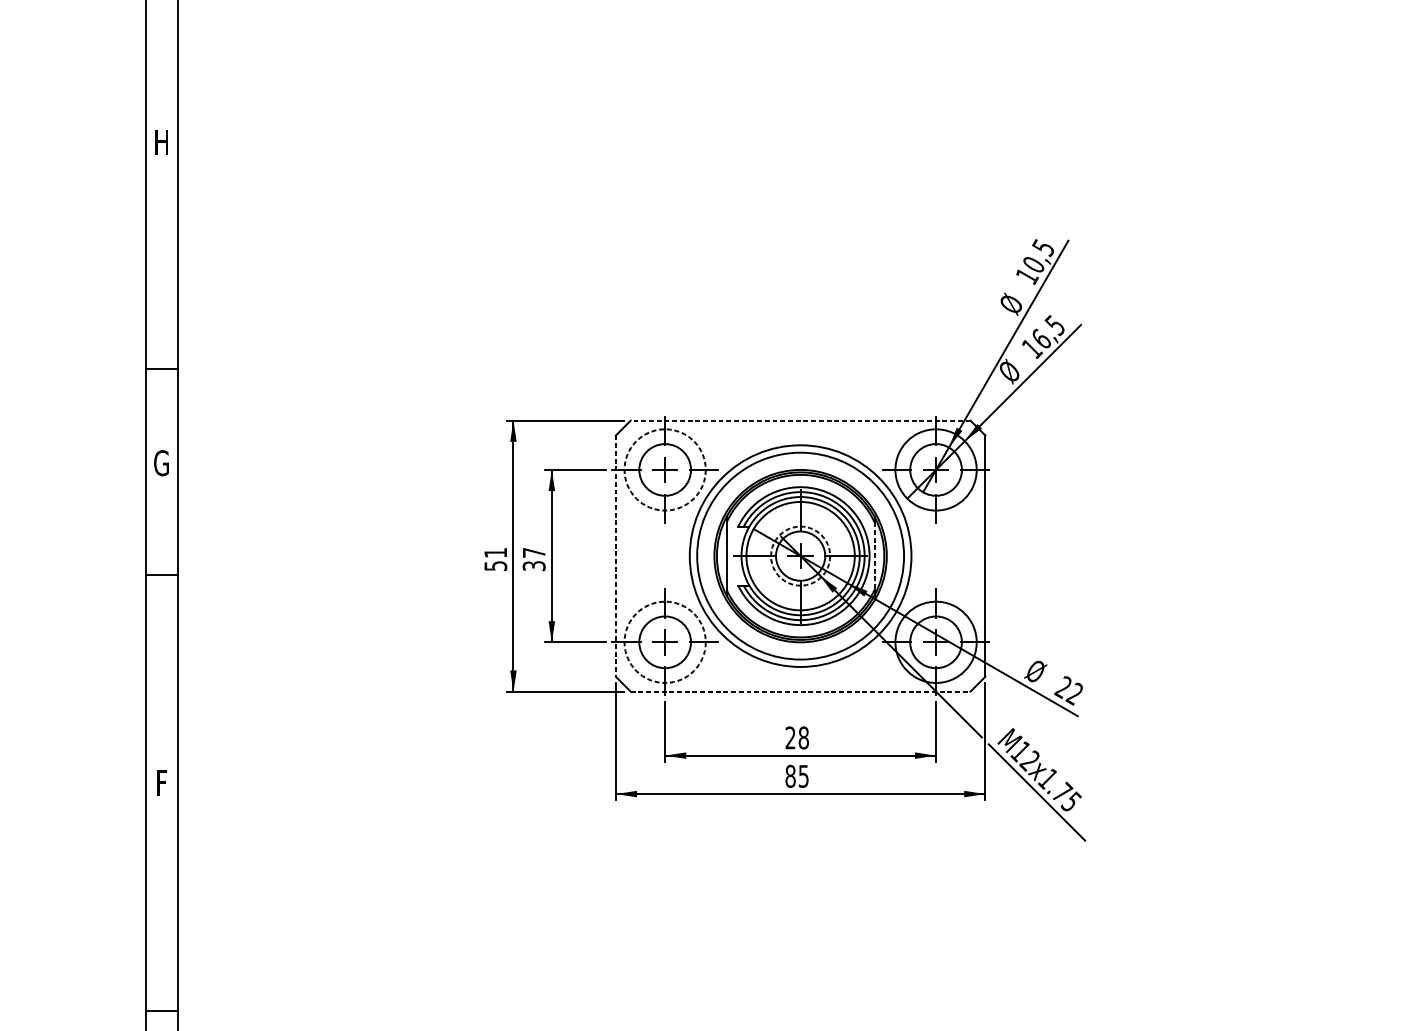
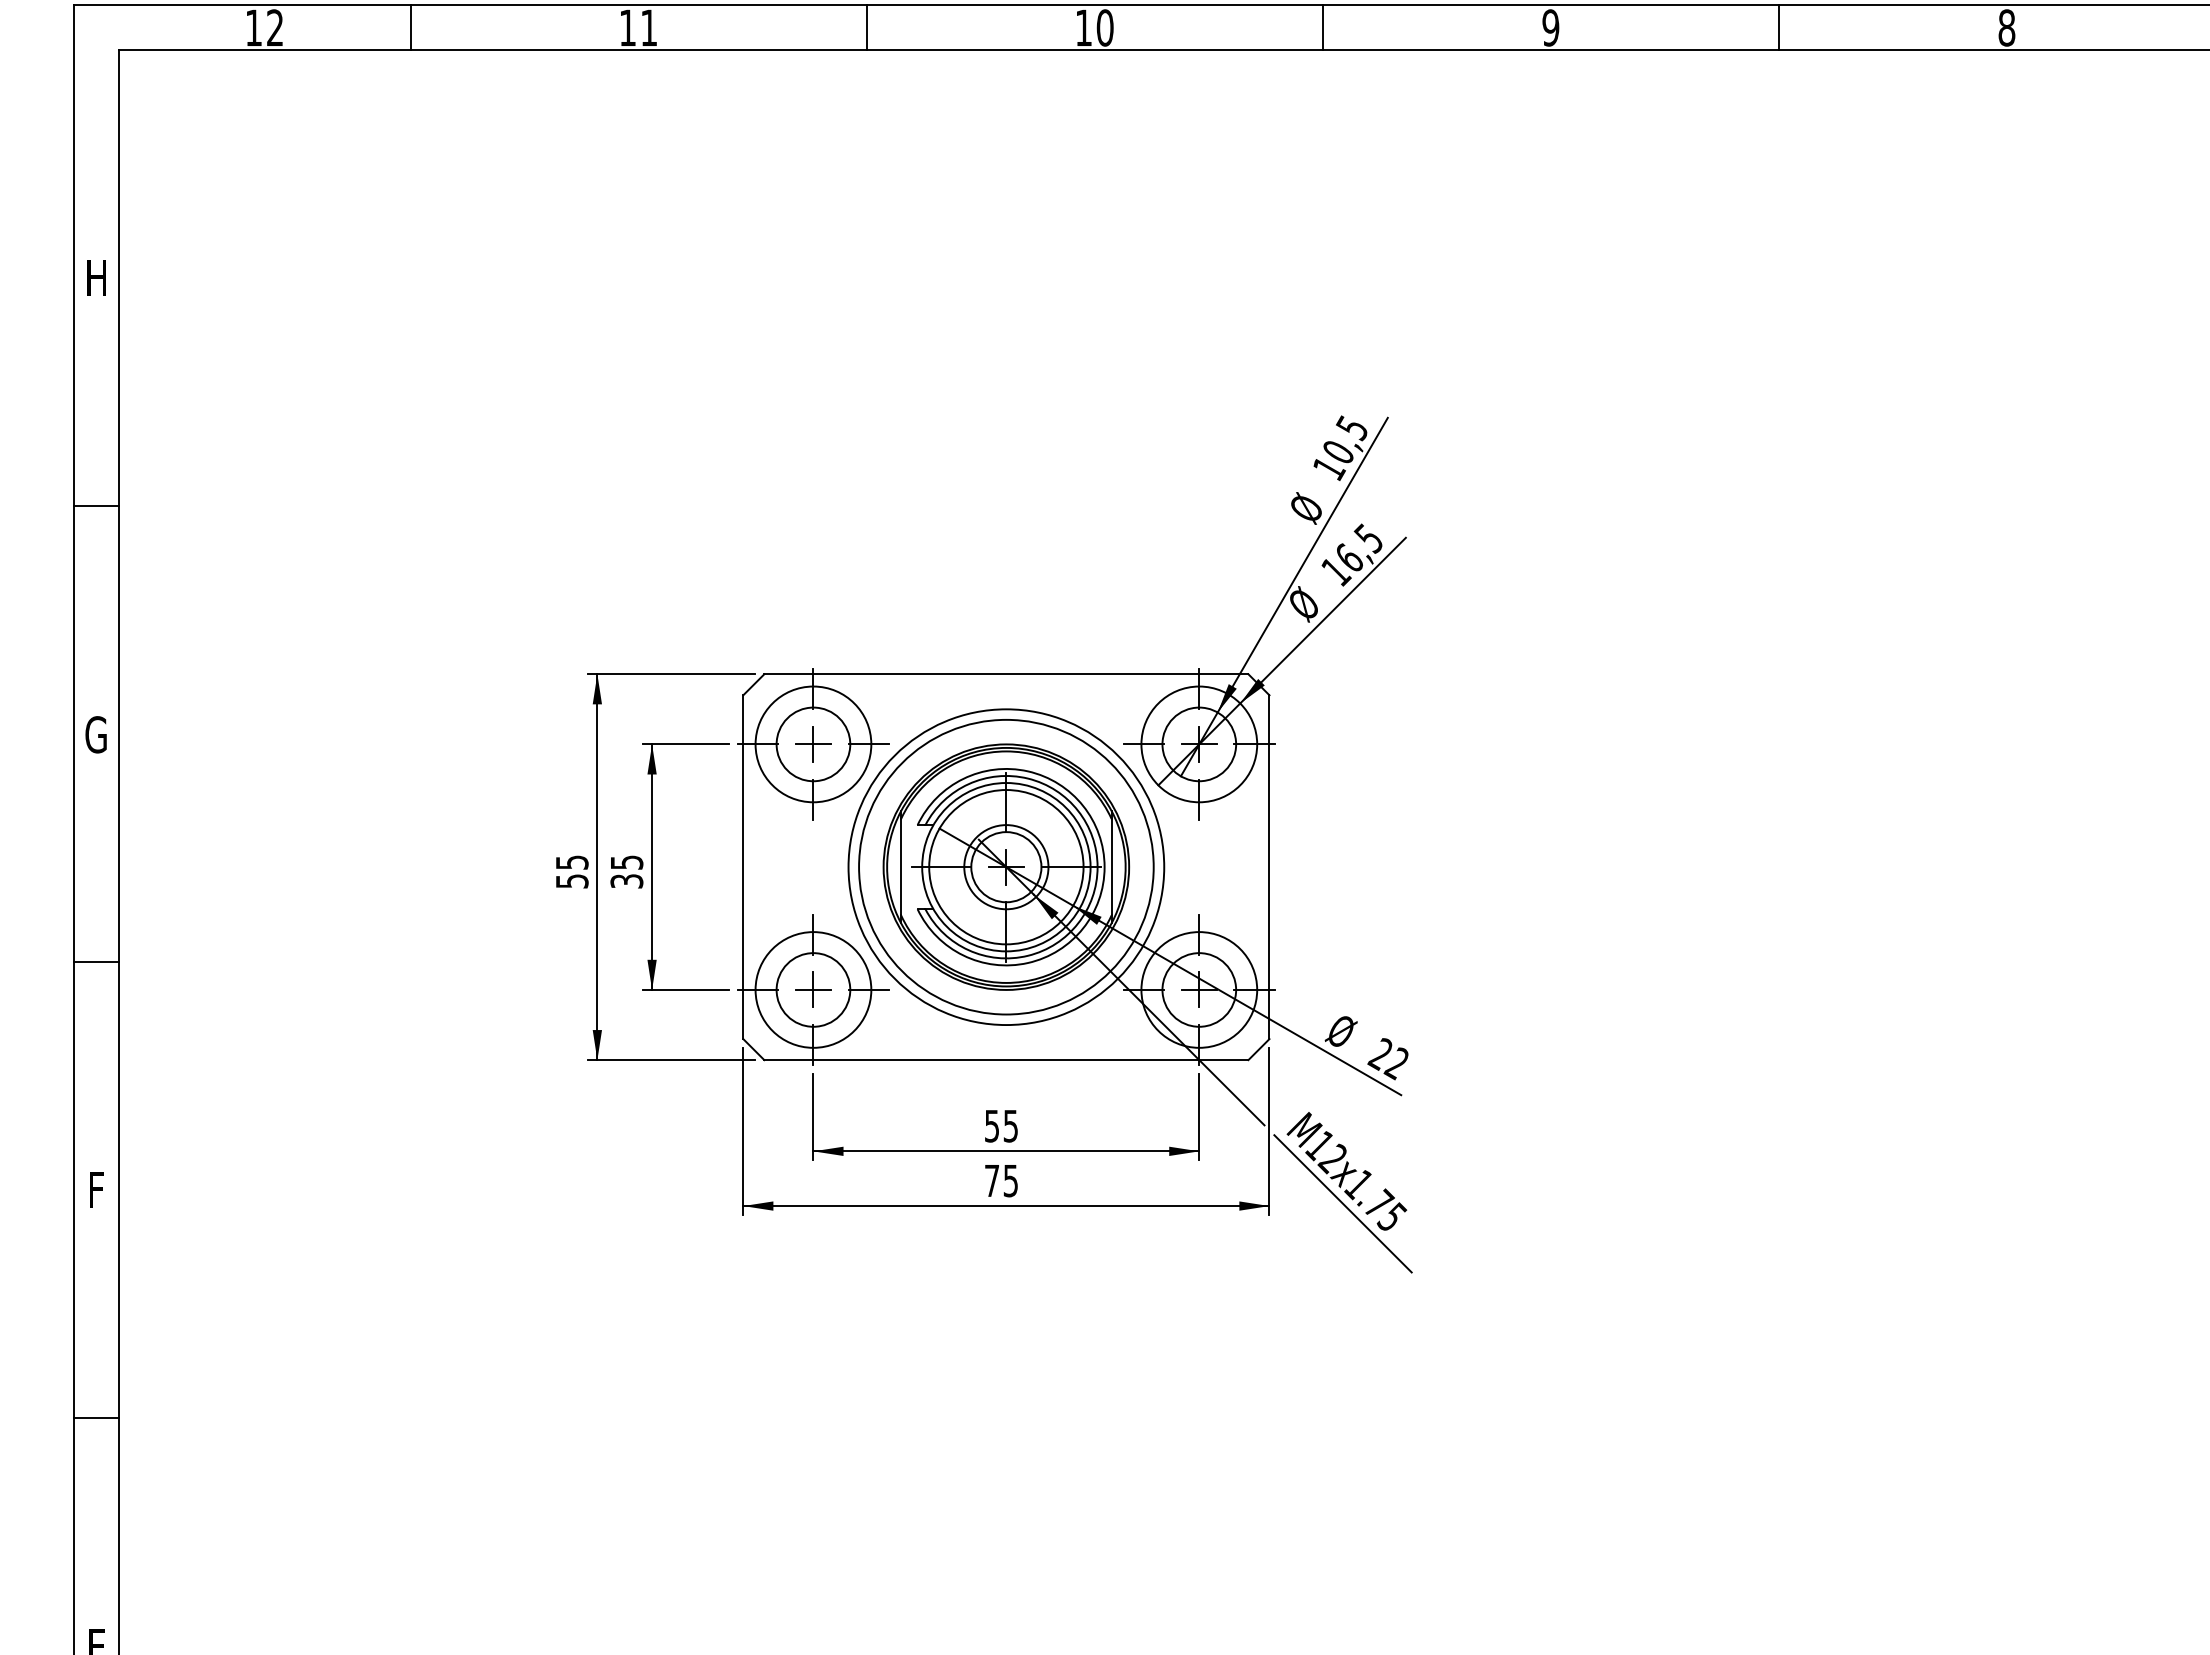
line: (161, 368) -> (96, 506), moved
line: (800, 420) -> (1005, 674), dashed -> solid
circle: (665, 470) -> (813, 744), dashed -> solid
text: (495, 552) -> (572, 862), 51 -> 55
text: (534, 552) -> (627, 862), 37 -> 35
line: (616, 556) -> (743, 867), dashed -> solid
circle: (800, 556) -> (1006, 867), dashed -> solid
line: (874, 556) -> (1111, 867), dashed -> solid
line: (161, 575) -> (96, 962), moved
circle: (665, 642) -> (813, 989), dashed -> solid
line: (800, 691) -> (1006, 1060), dashed -> solid
text: (797, 737) -> (1001, 1125), 28 -> 55
text: (790, 776) -> (991, 1180), 85 -> 75
line: (161, 1010) -> (96, 1418), moved

